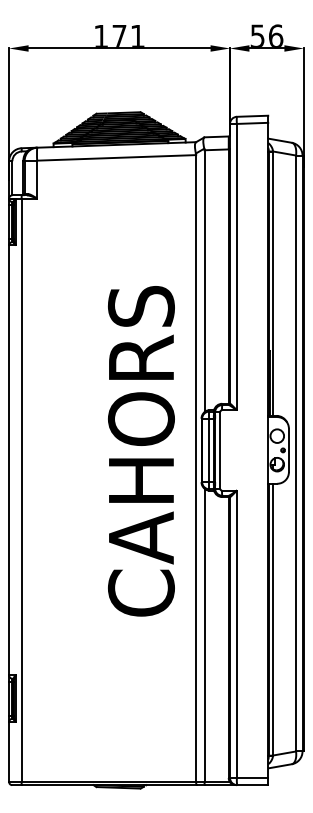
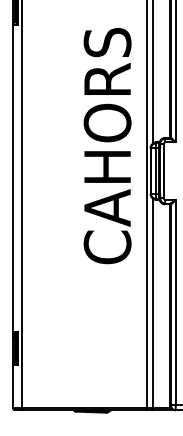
text: (141, 451) -> (107, 146), moved

